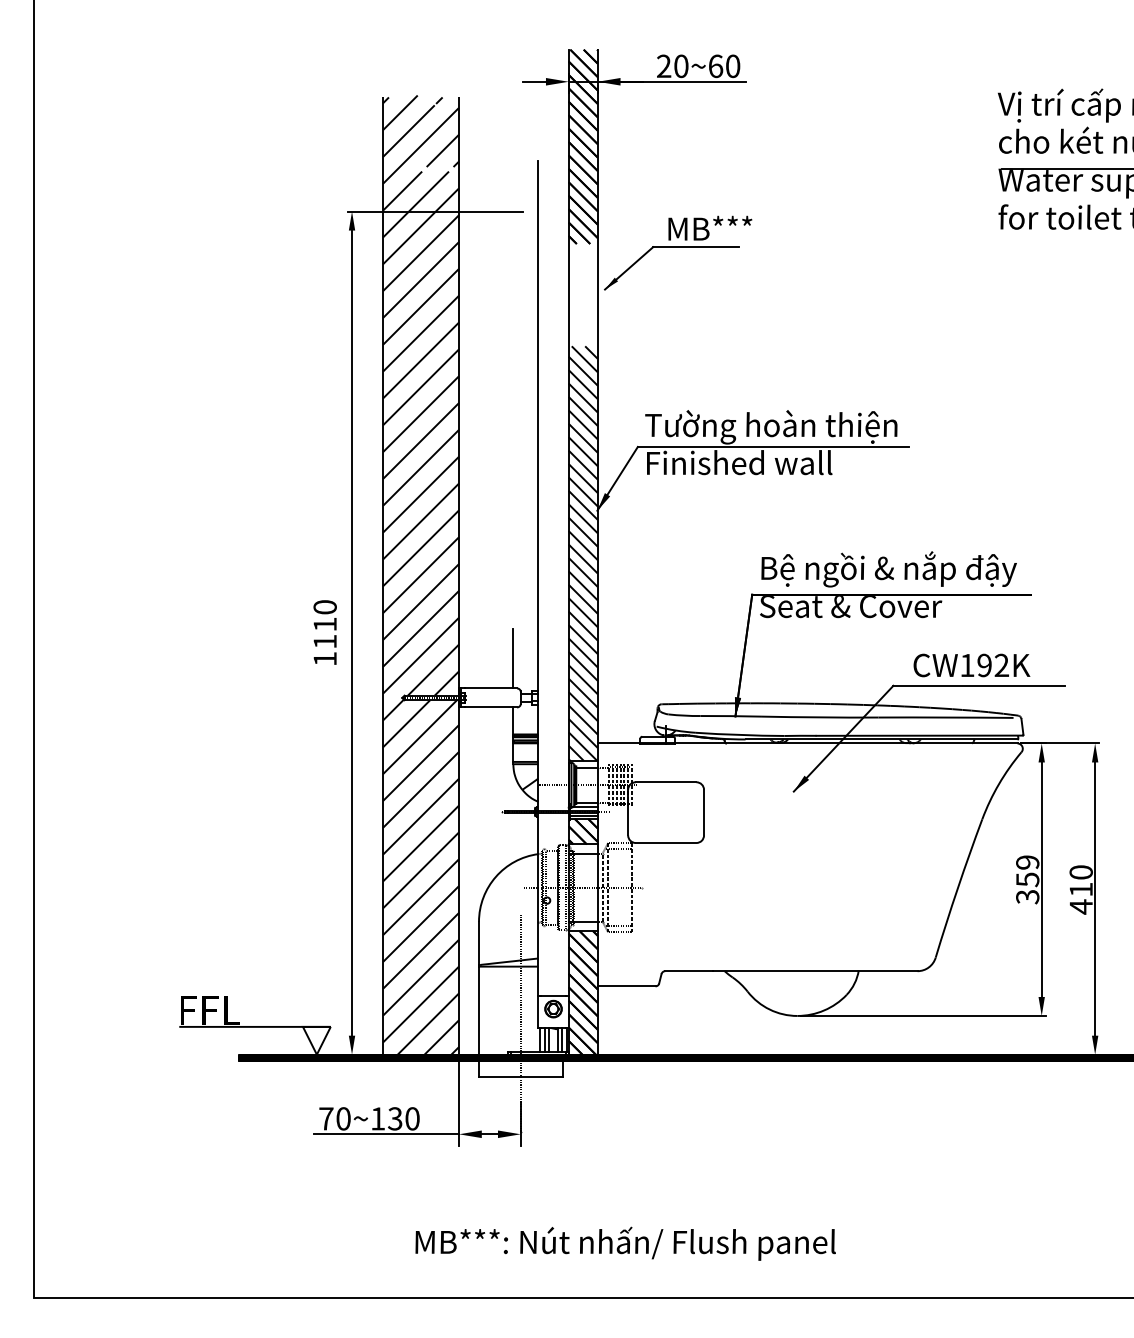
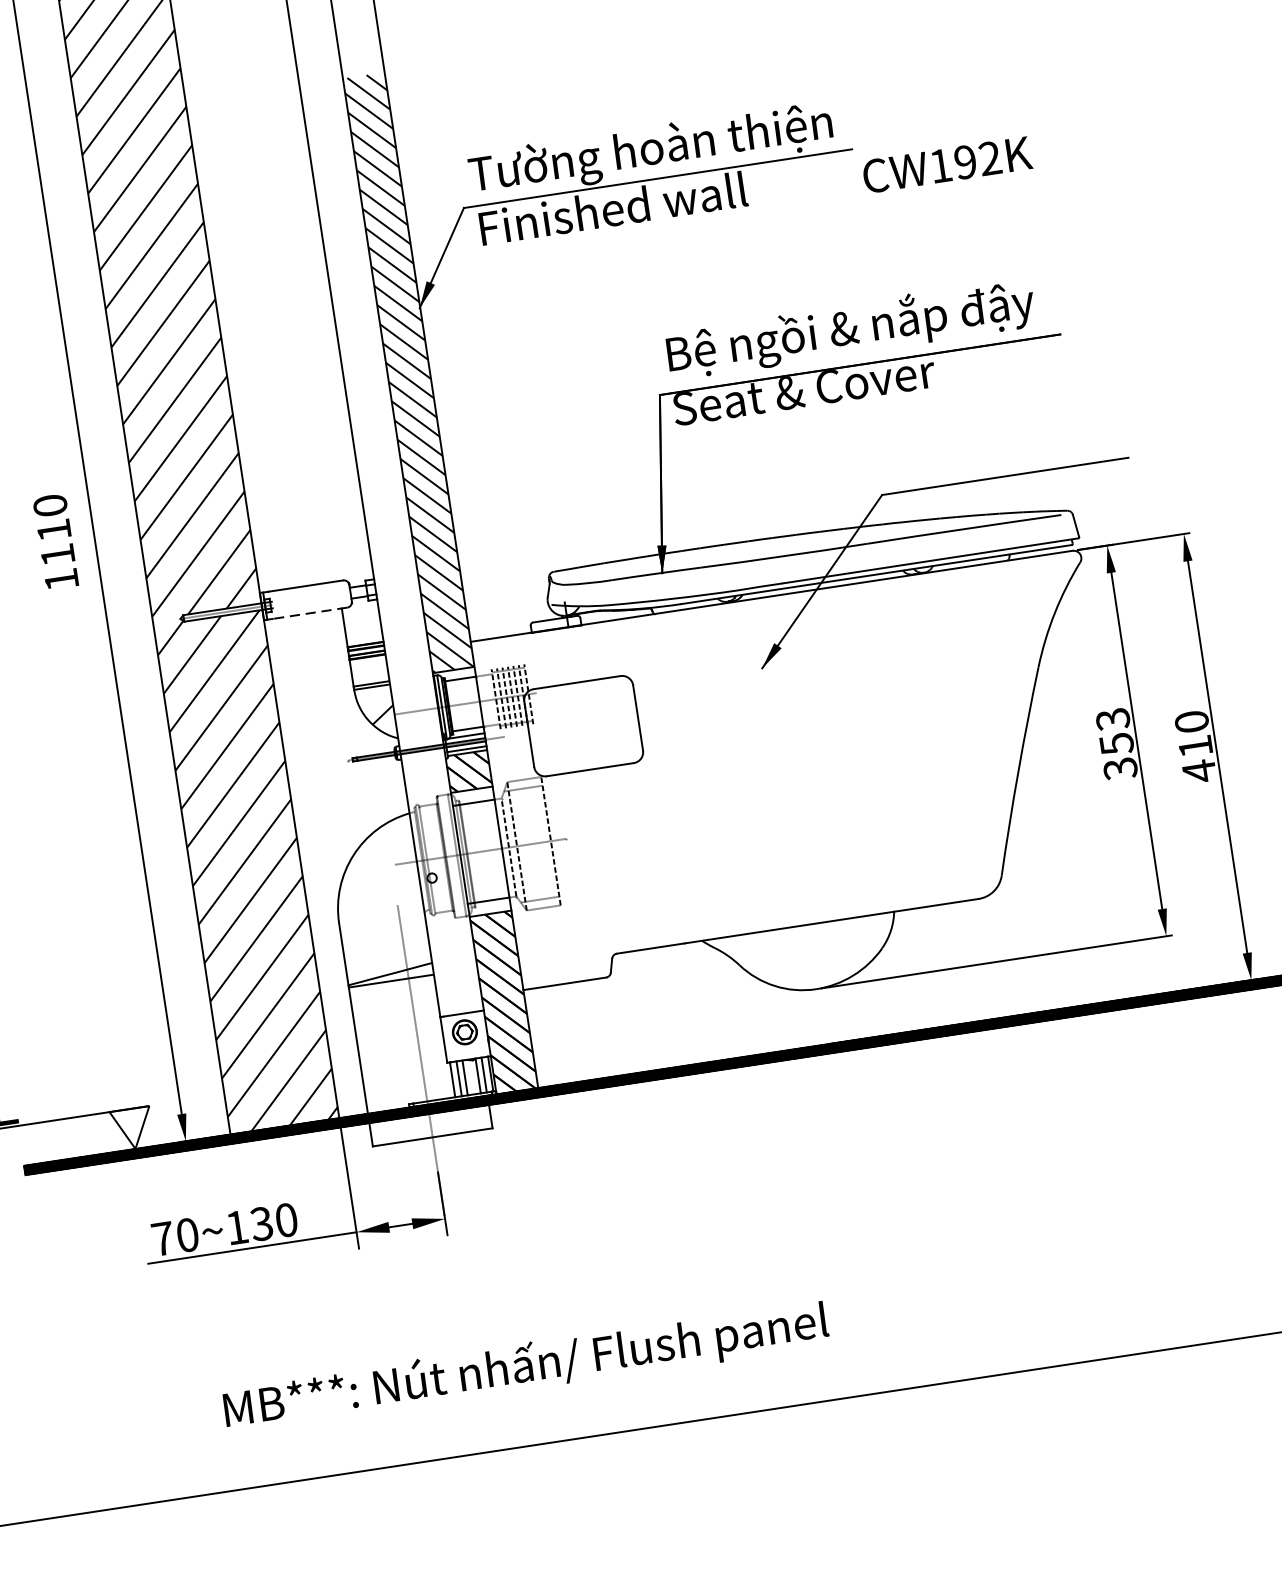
line: (513, 658) -> (331, 538), removed
text: (971, 665) -> (946, 165), moved
line: (491, 707) -> (310, 613), solid -> dashed
text: (1027, 862) -> (1112, 719), 359 -> 353
text: (625, 1243) -> (525, 1366), moved

